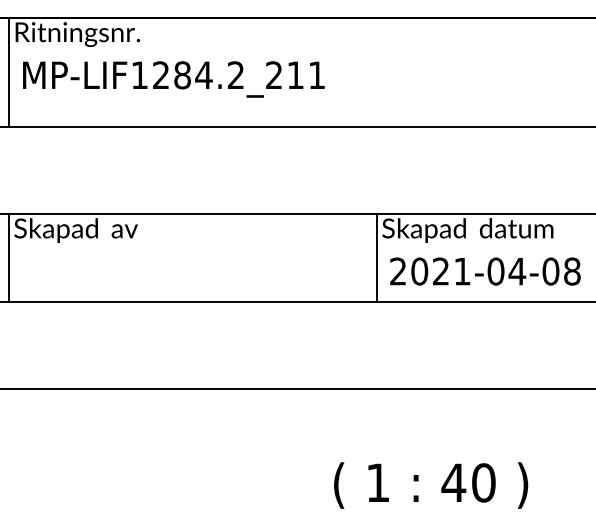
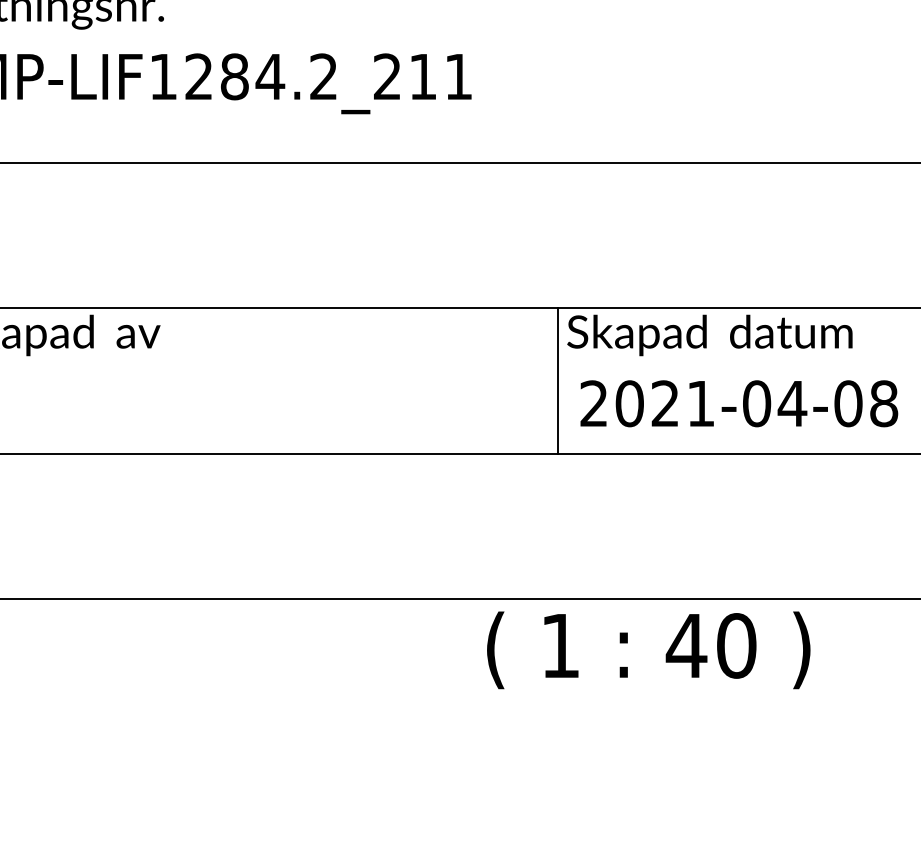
text: (431, 485) -> (649, 650), moved

